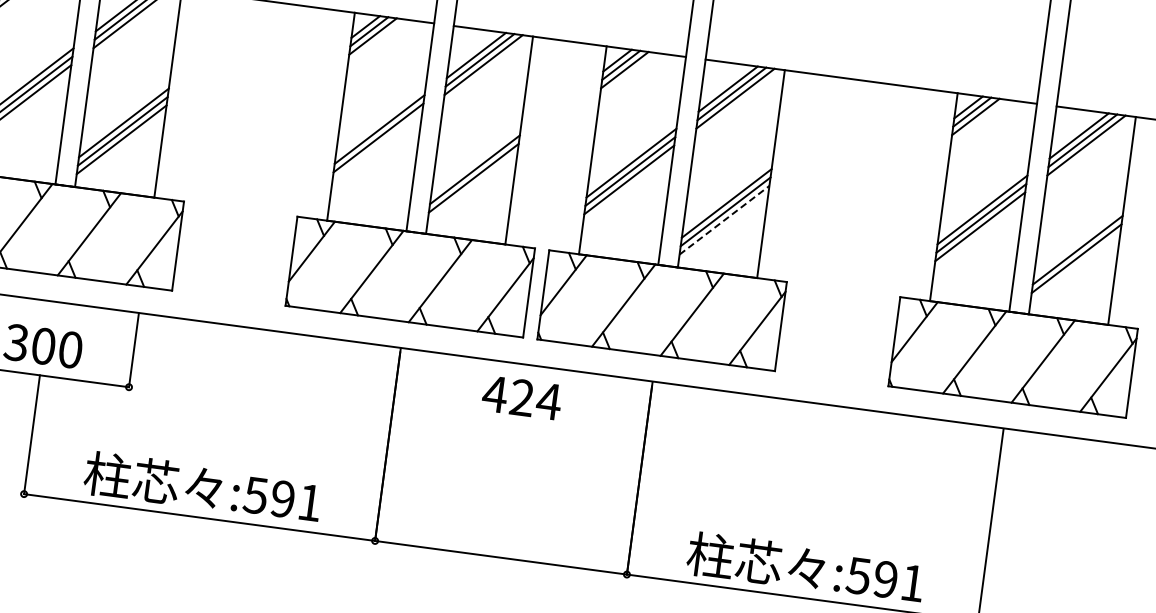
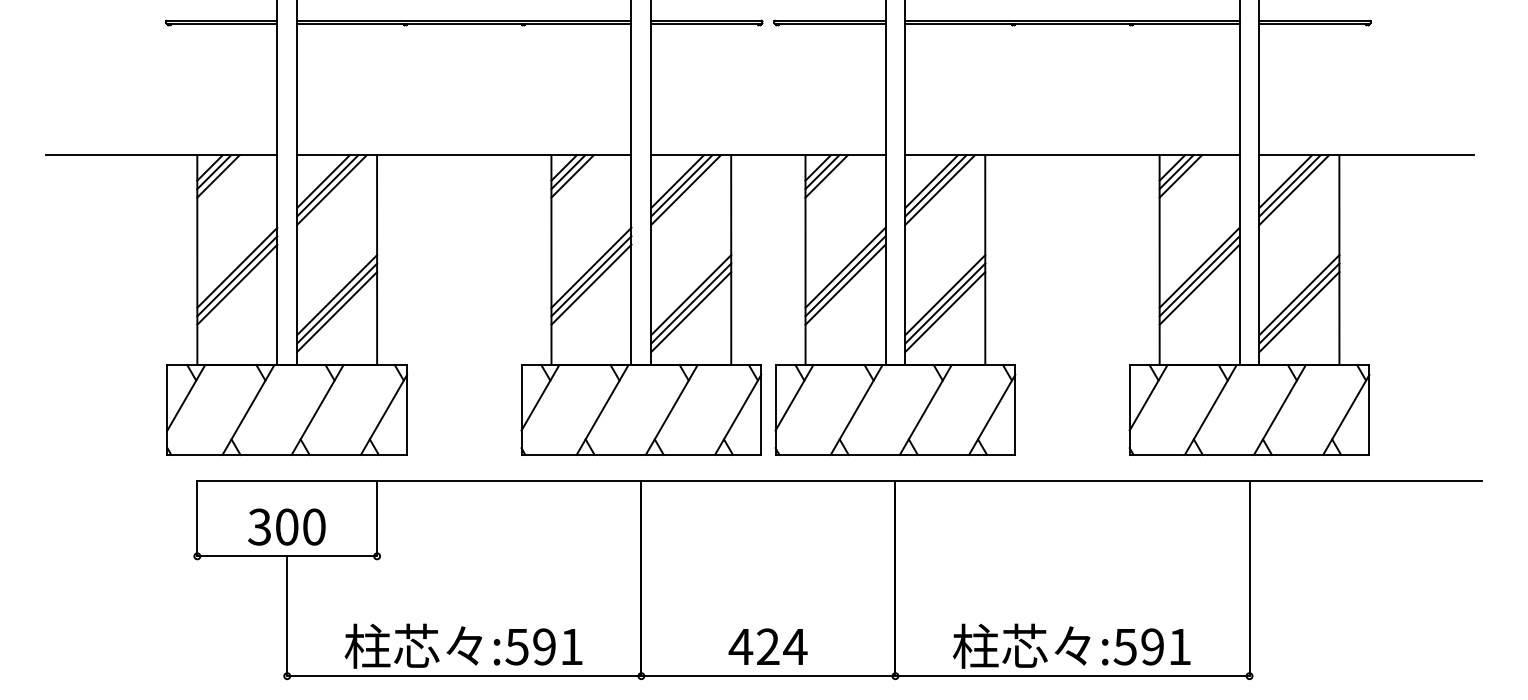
line: (377, 146) -> (591, 284), added
line: (472, 187) -> (691, 312), added
line: (724, 220) -> (945, 312), dashed -> solid
line: (1075, 267) -> (1299, 312), added
text: (521, 397) -> (767, 646), moved

